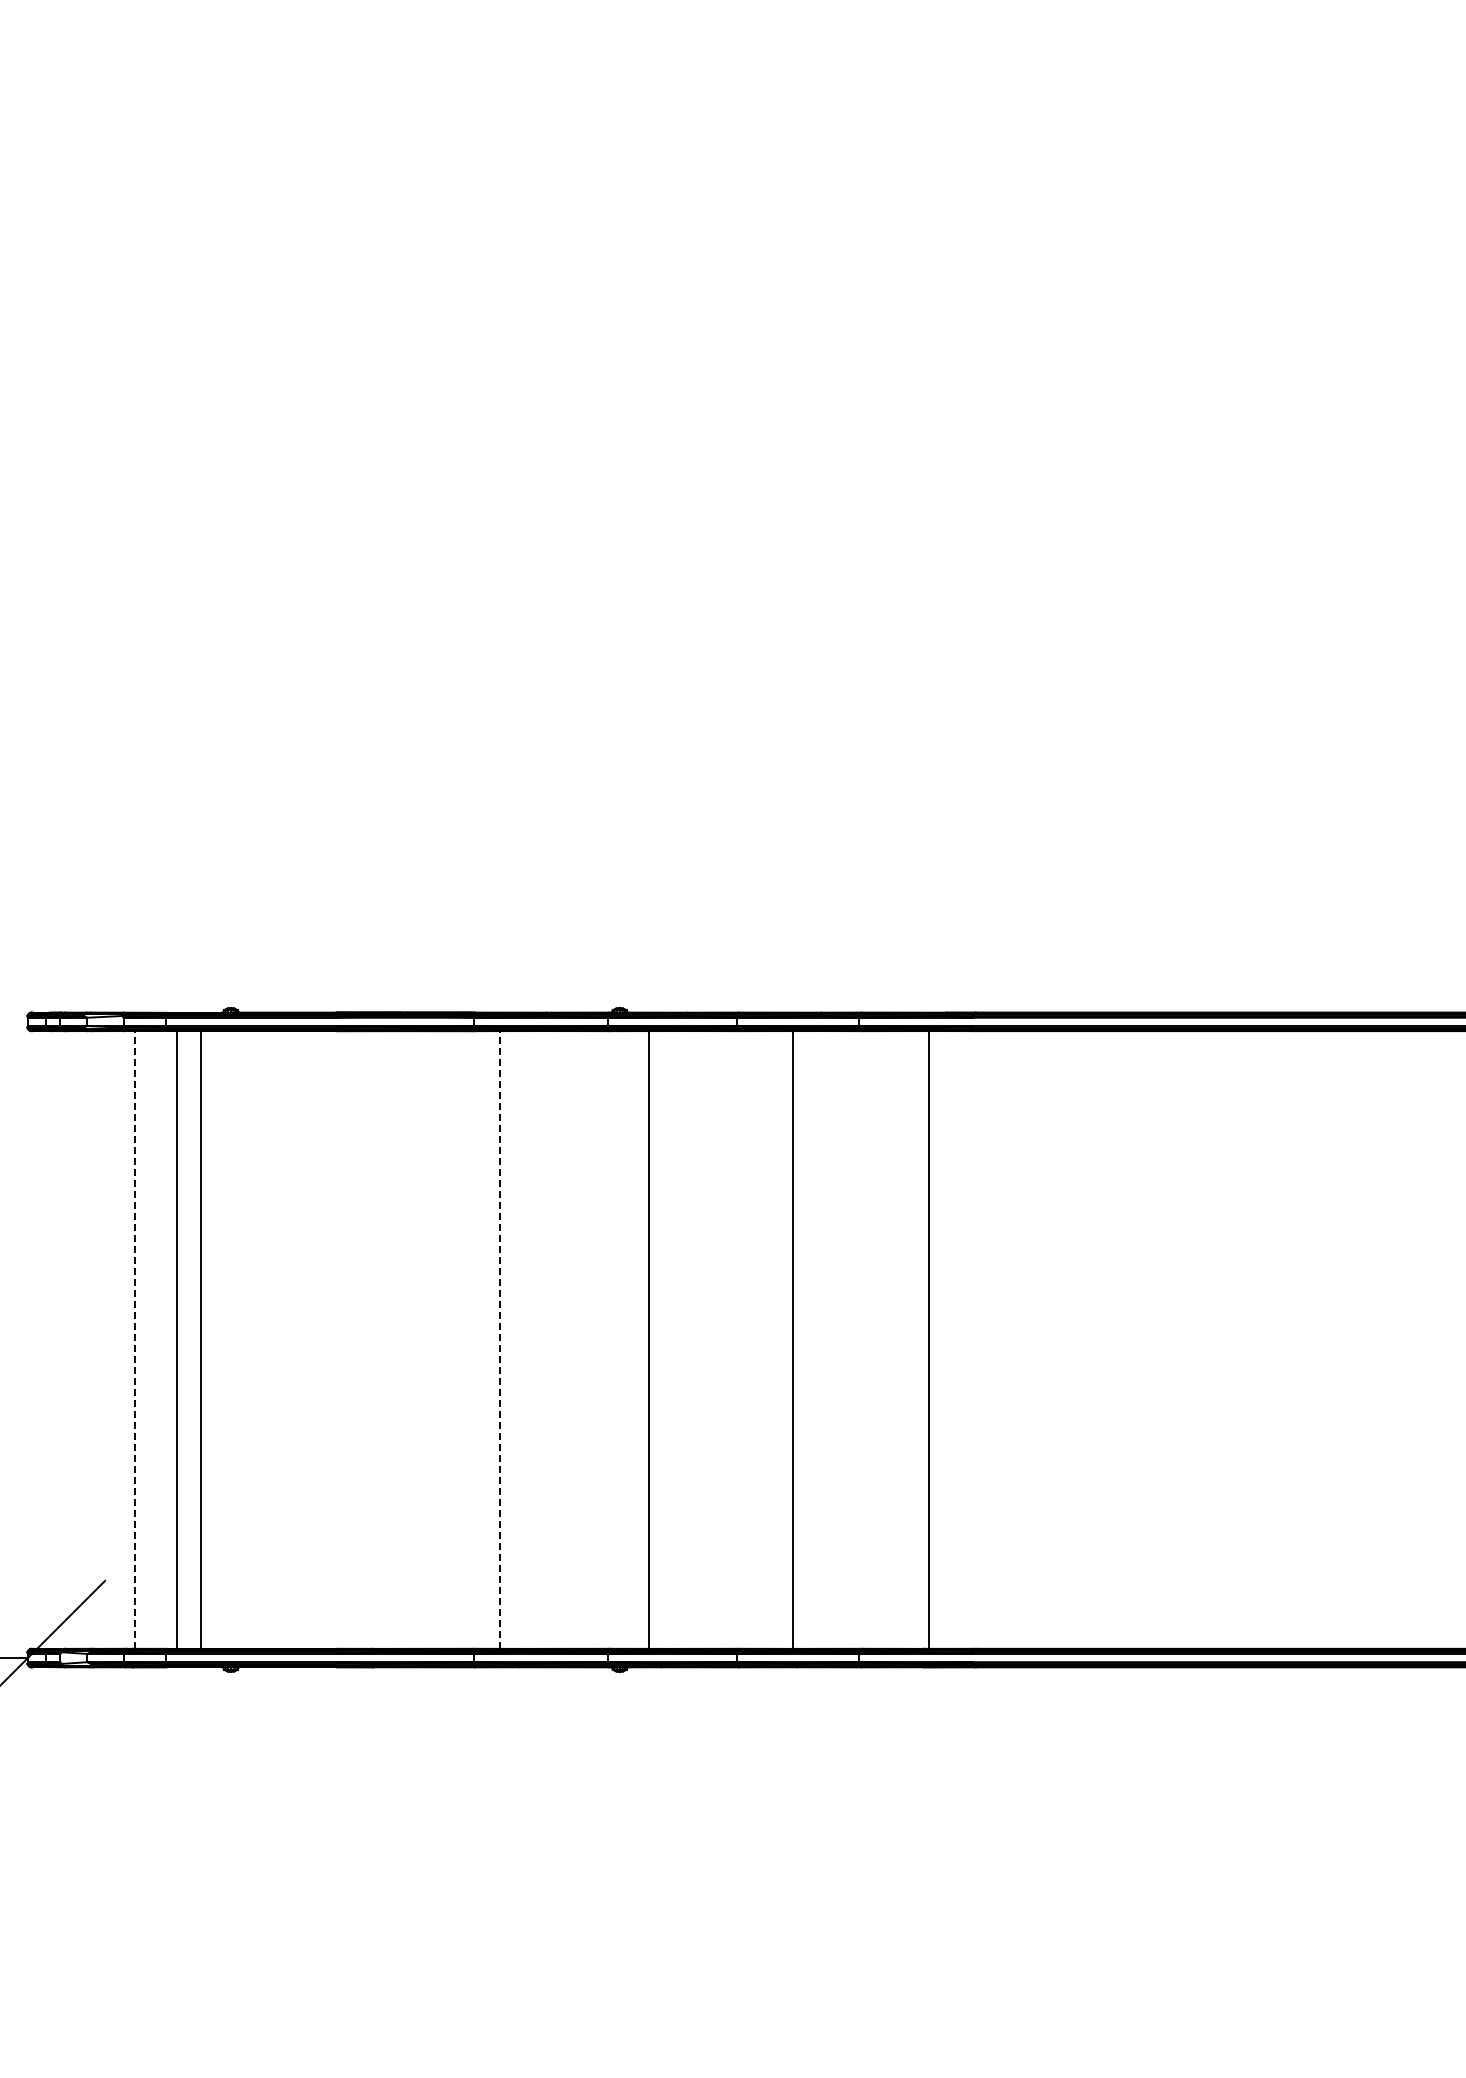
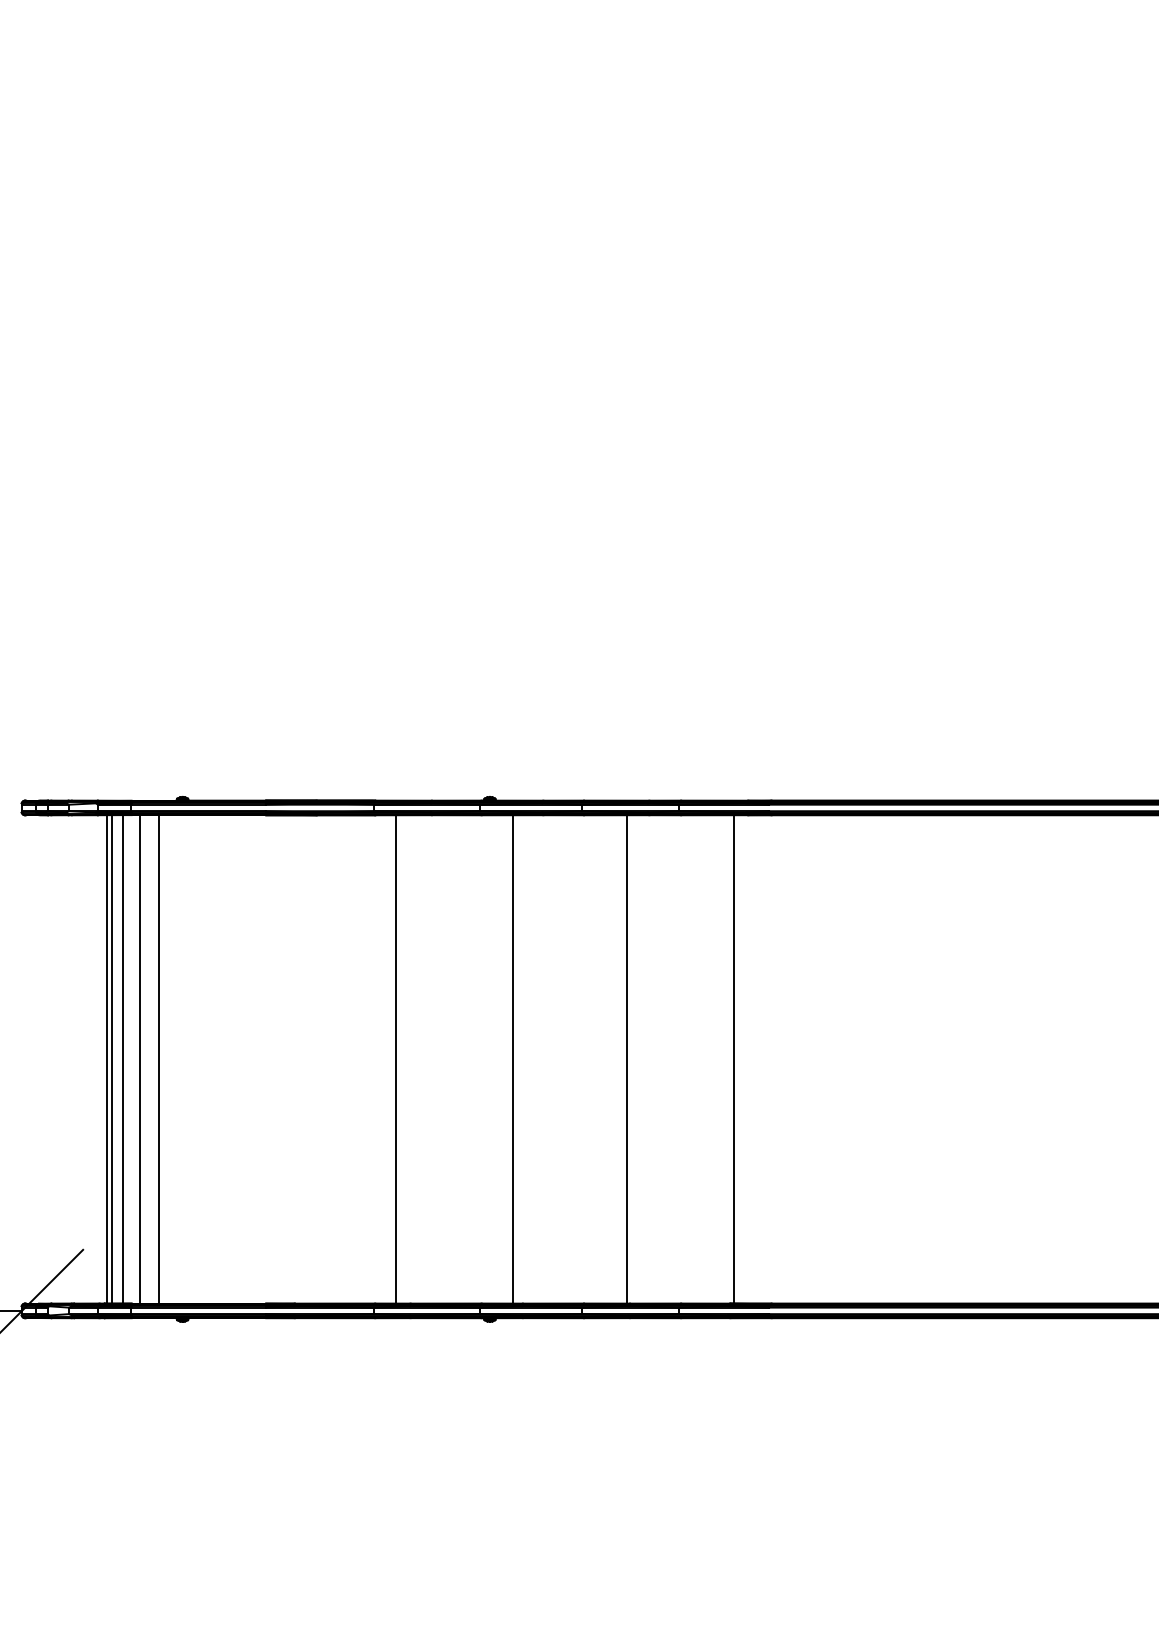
line: (135, 1339) -> (107, 1059), dashed -> solid
line: (141, 1339) -> (111, 1059), added
line: (156, 1339) -> (123, 1059), added
line: (500, 1339) -> (395, 1059), dashed -> solid

